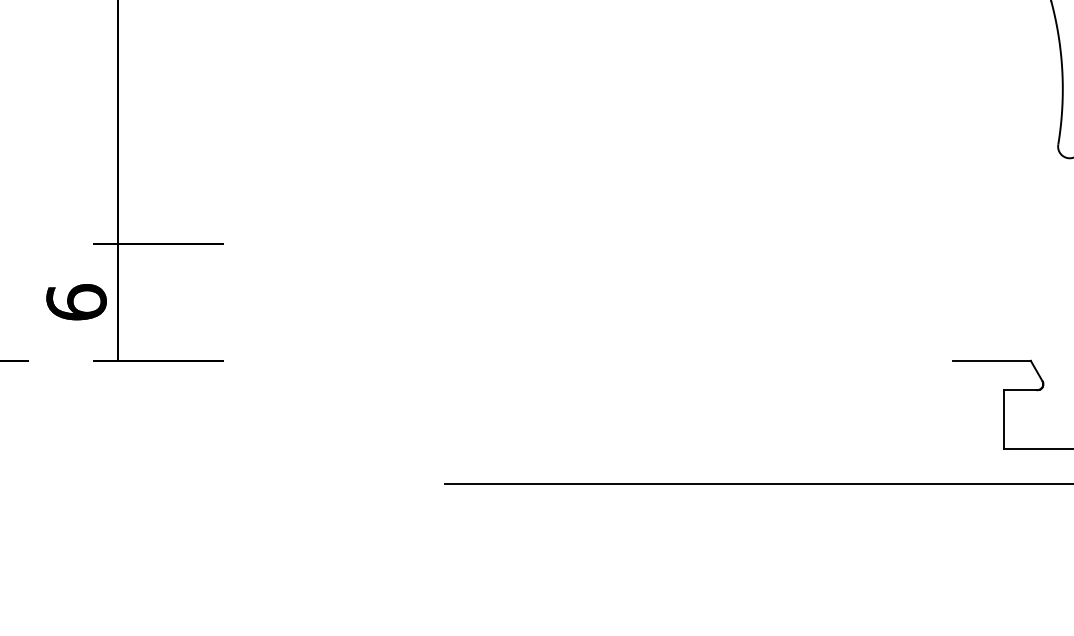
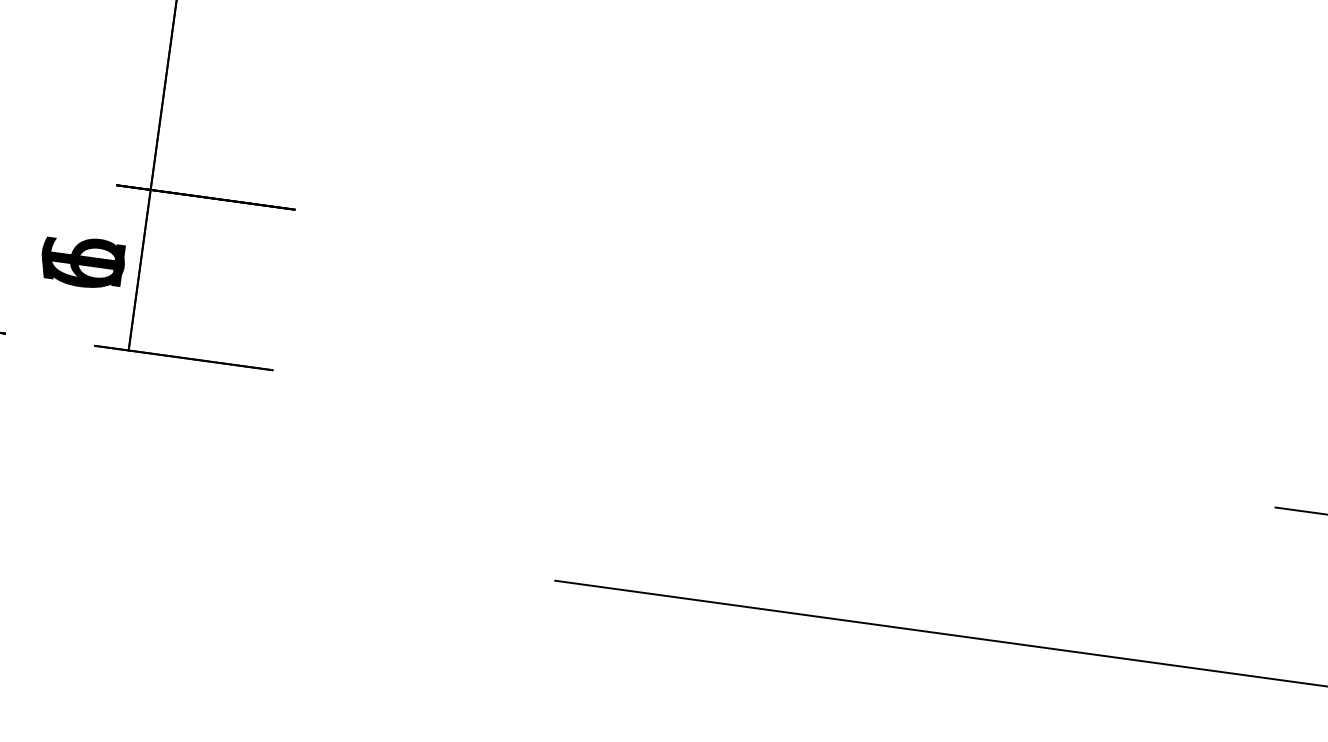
text: (76, 302) -> (82, 262), 6 -> 1

